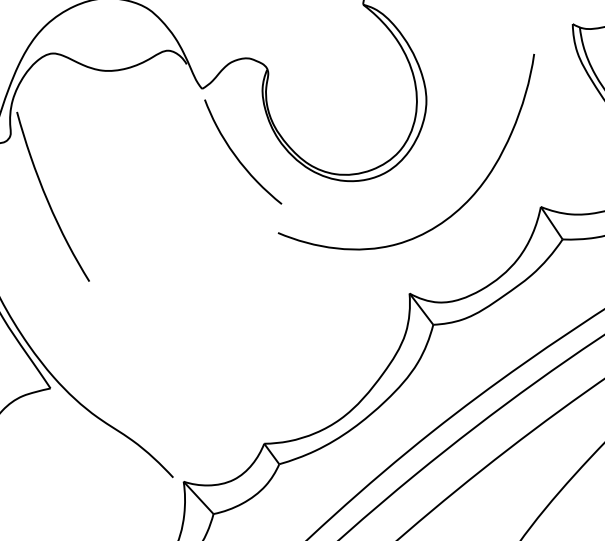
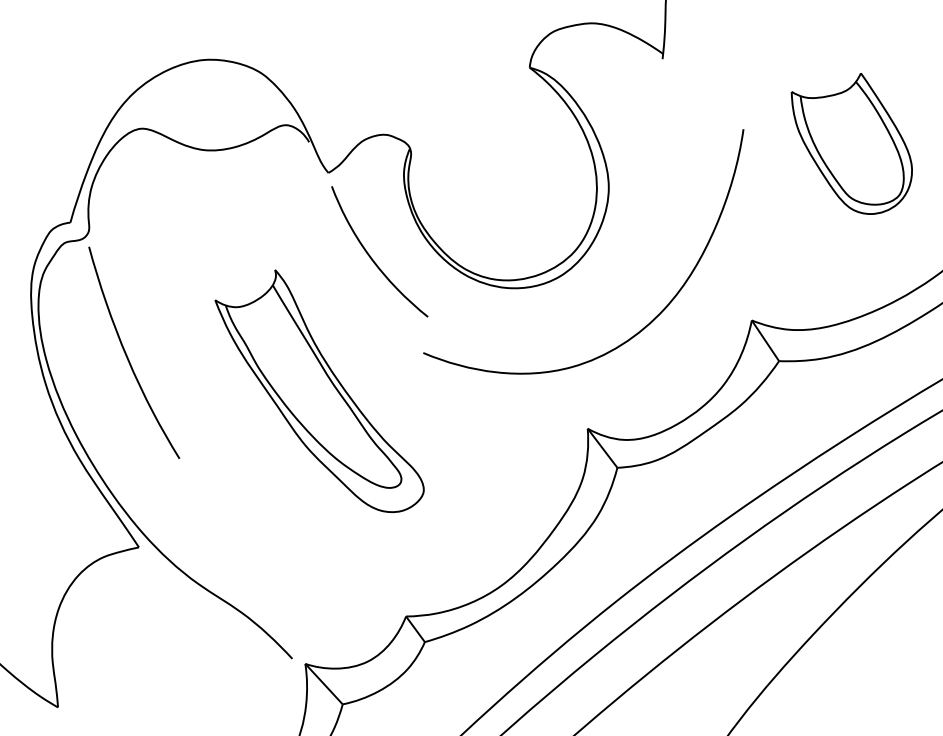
curve: (47, 198) -> (127, 355), moved
part: (194, 263) -> (319, 391), added

